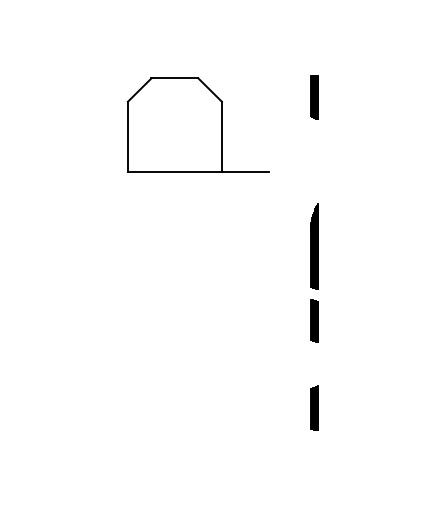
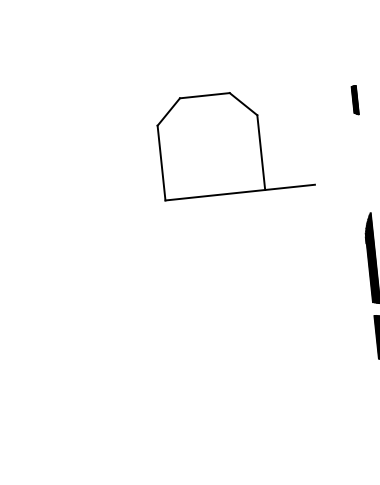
part: (314, 97) -> (355, 100), size x0.6

